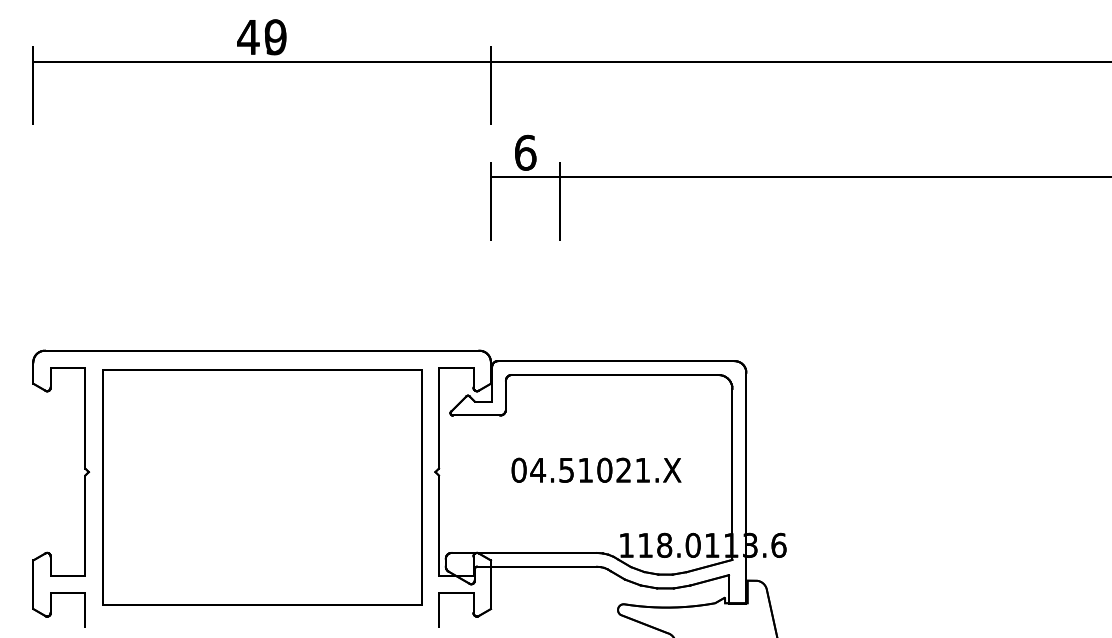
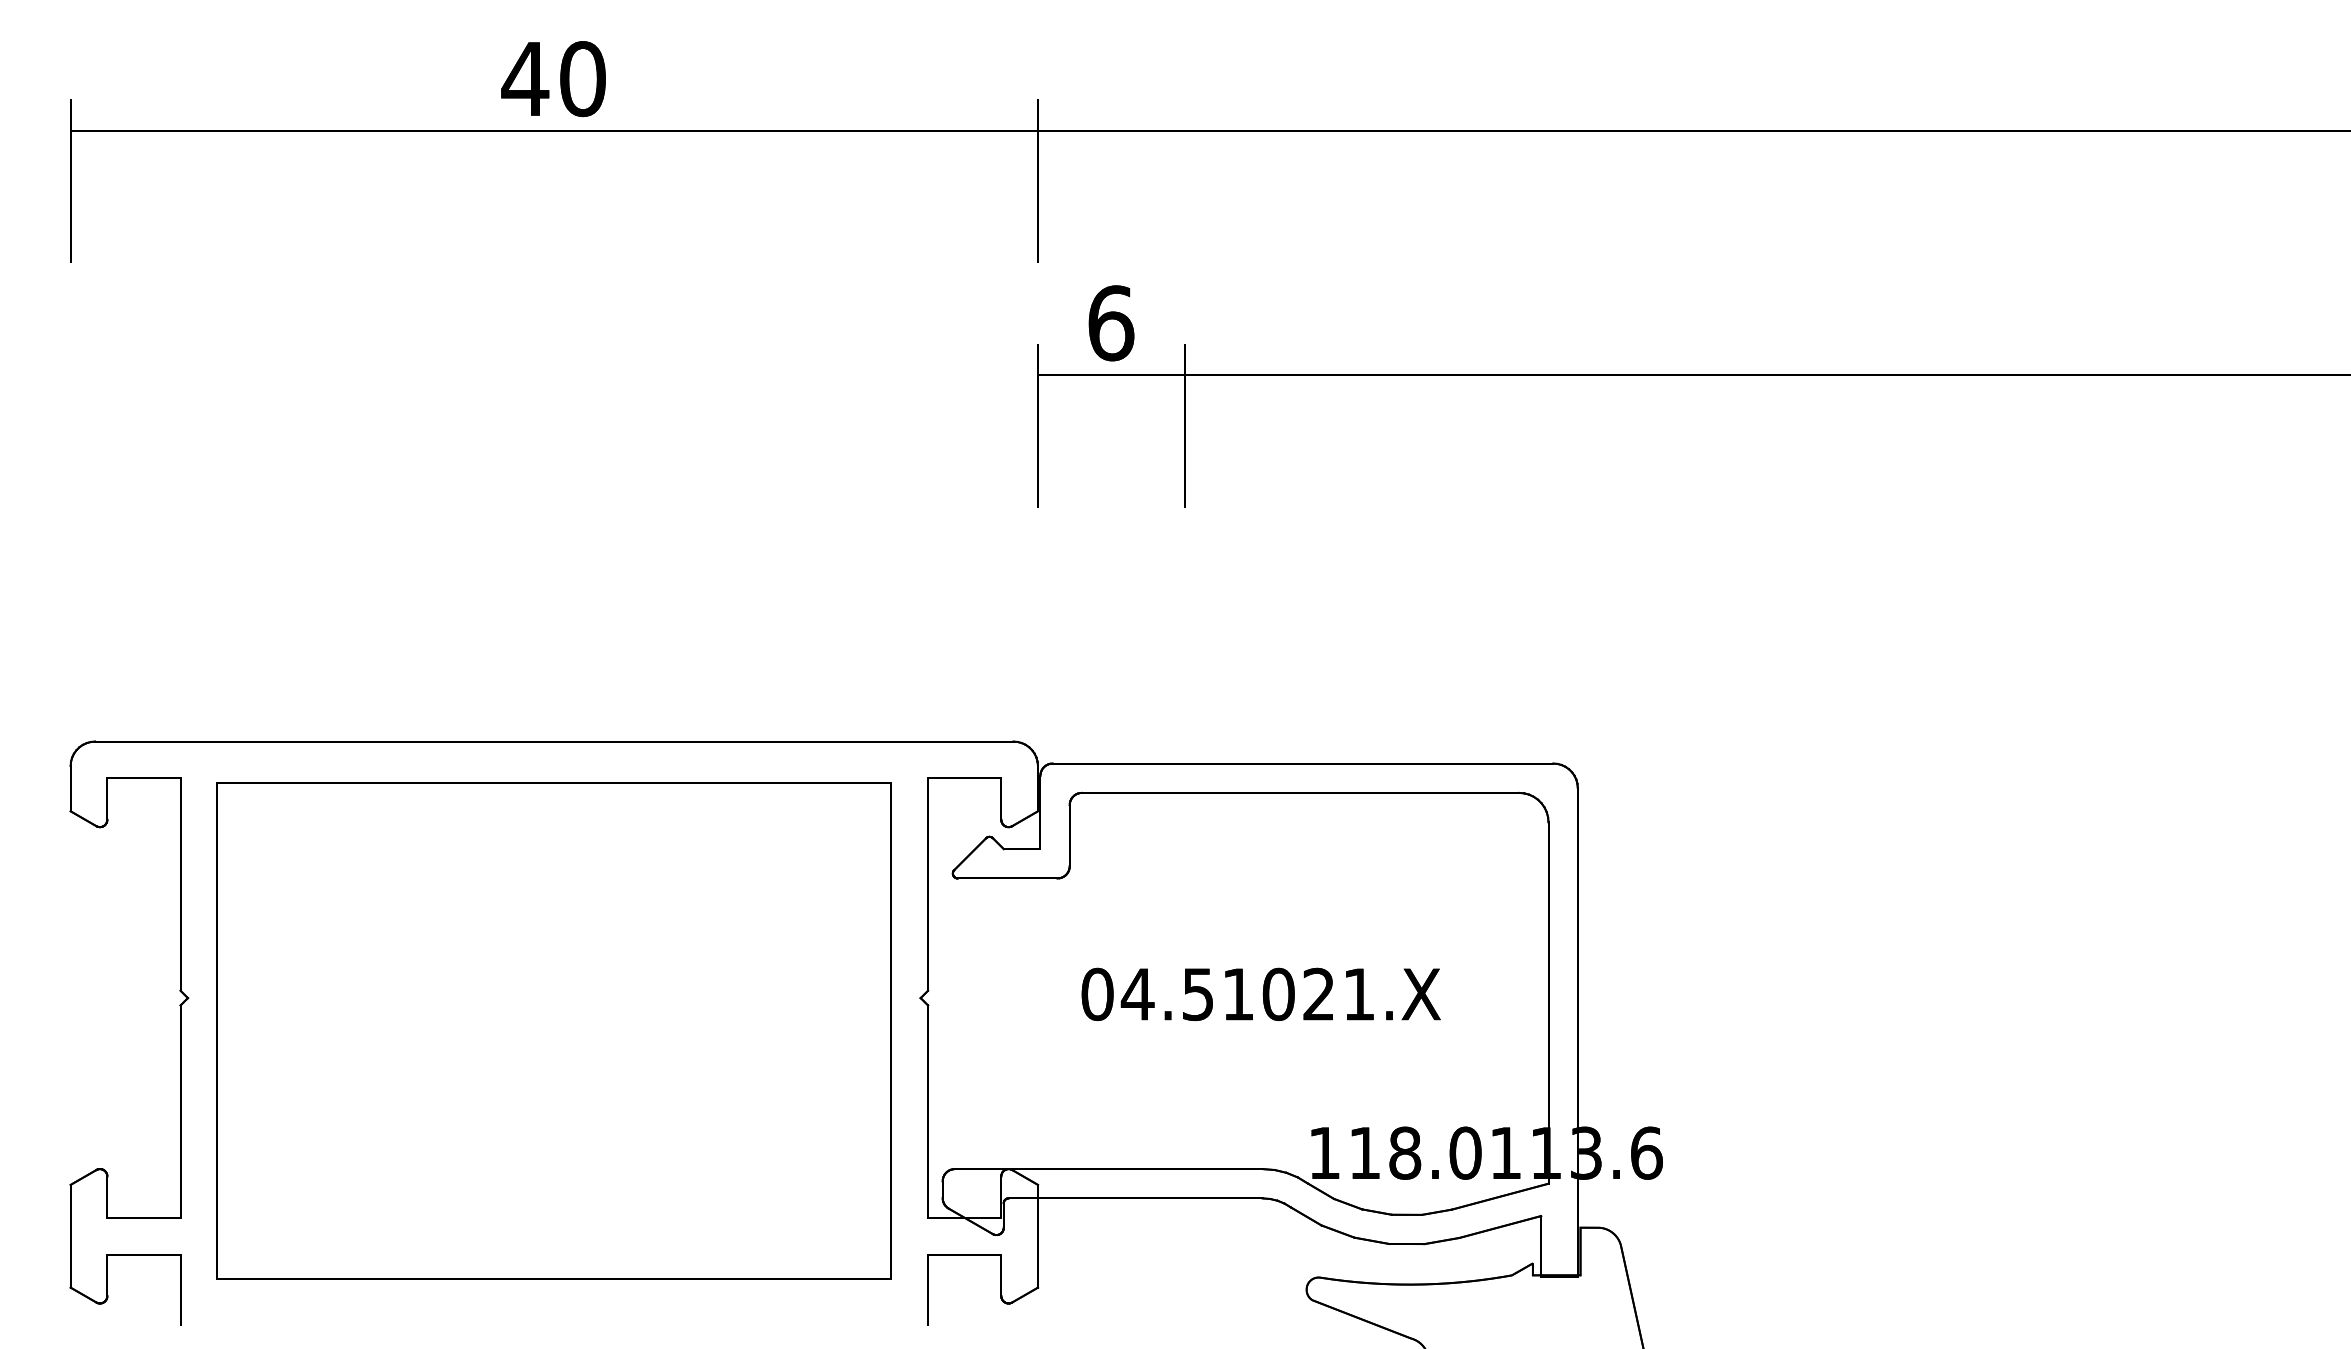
text: (275, 37) -> (582, 79), 49 -> 40

